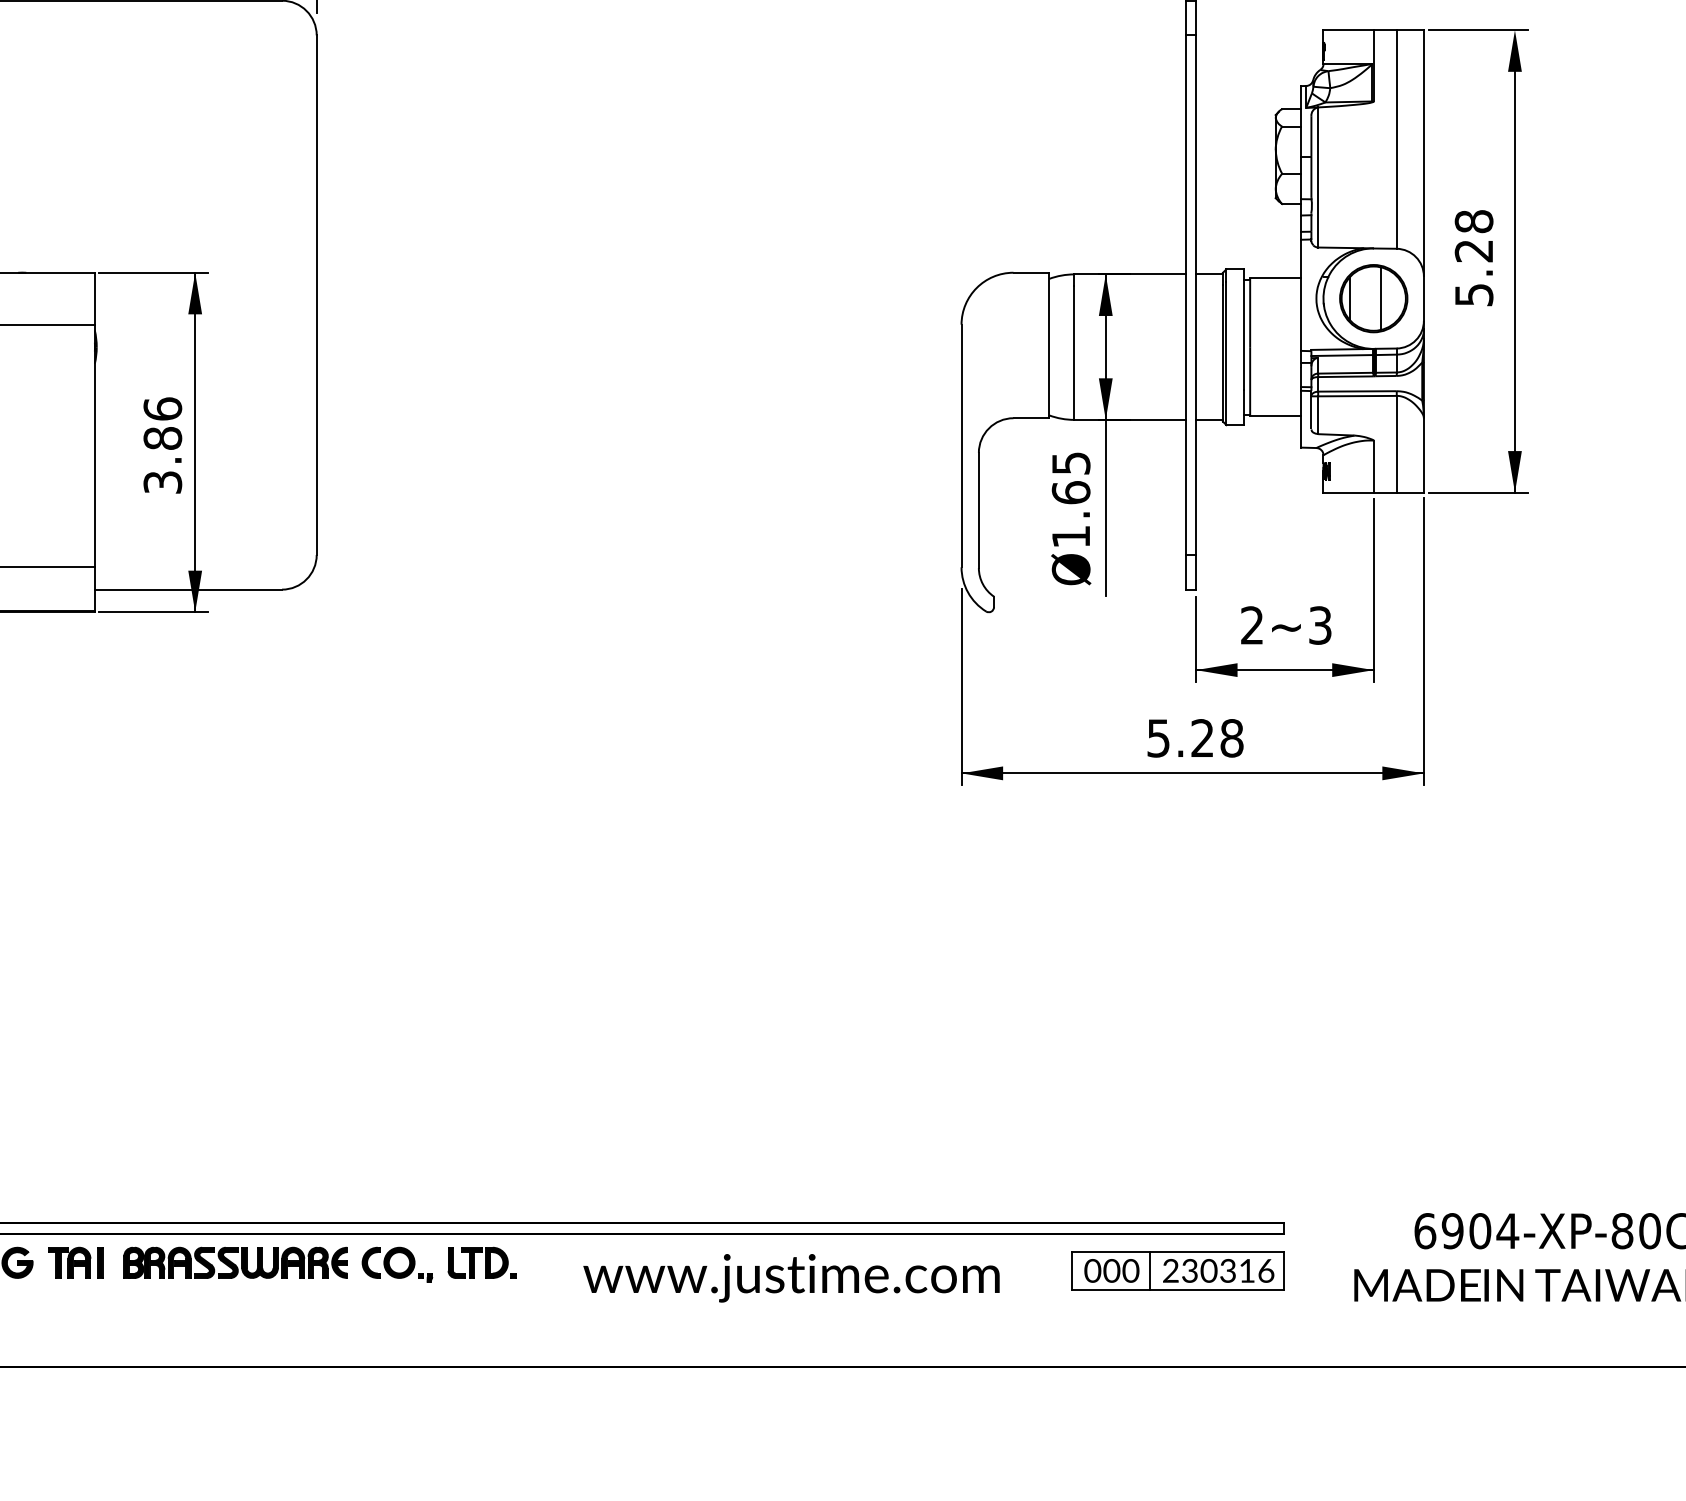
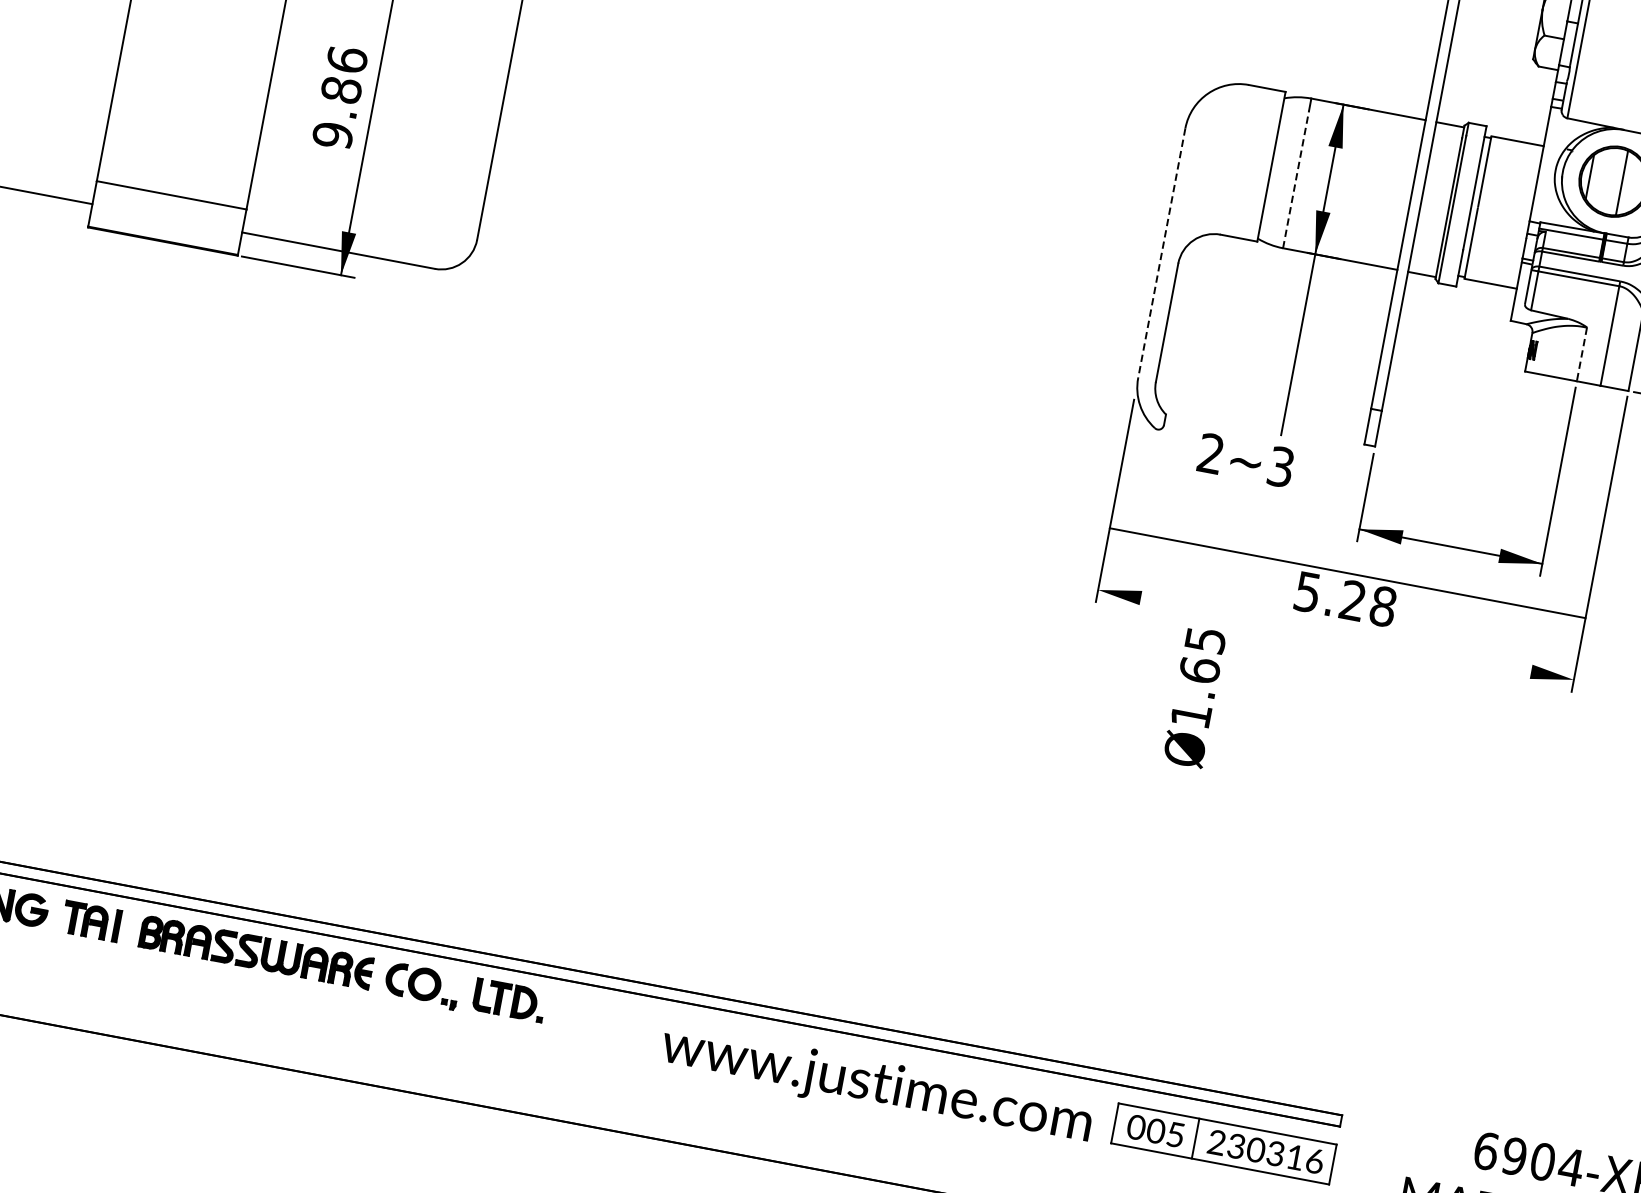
line: (1074, 353) -> (1296, 179), solid -> dashed
line: (961, 446) -> (1161, 253), solid -> dashed
line: (1373, 467) -> (1581, 355), solid -> dashed
text: (162, 482) -> (332, 135), 3.86 -> 9.86
text: (1071, 518) -> (1195, 696), moved
text: (1286, 625) -> (1246, 460), moved
line: (1192, 773) -> (1347, 573), moved
text: (1130, 1270) -> (1175, 1134), 000 -> 005
text: (791, 1278) -> (876, 1086), moved

